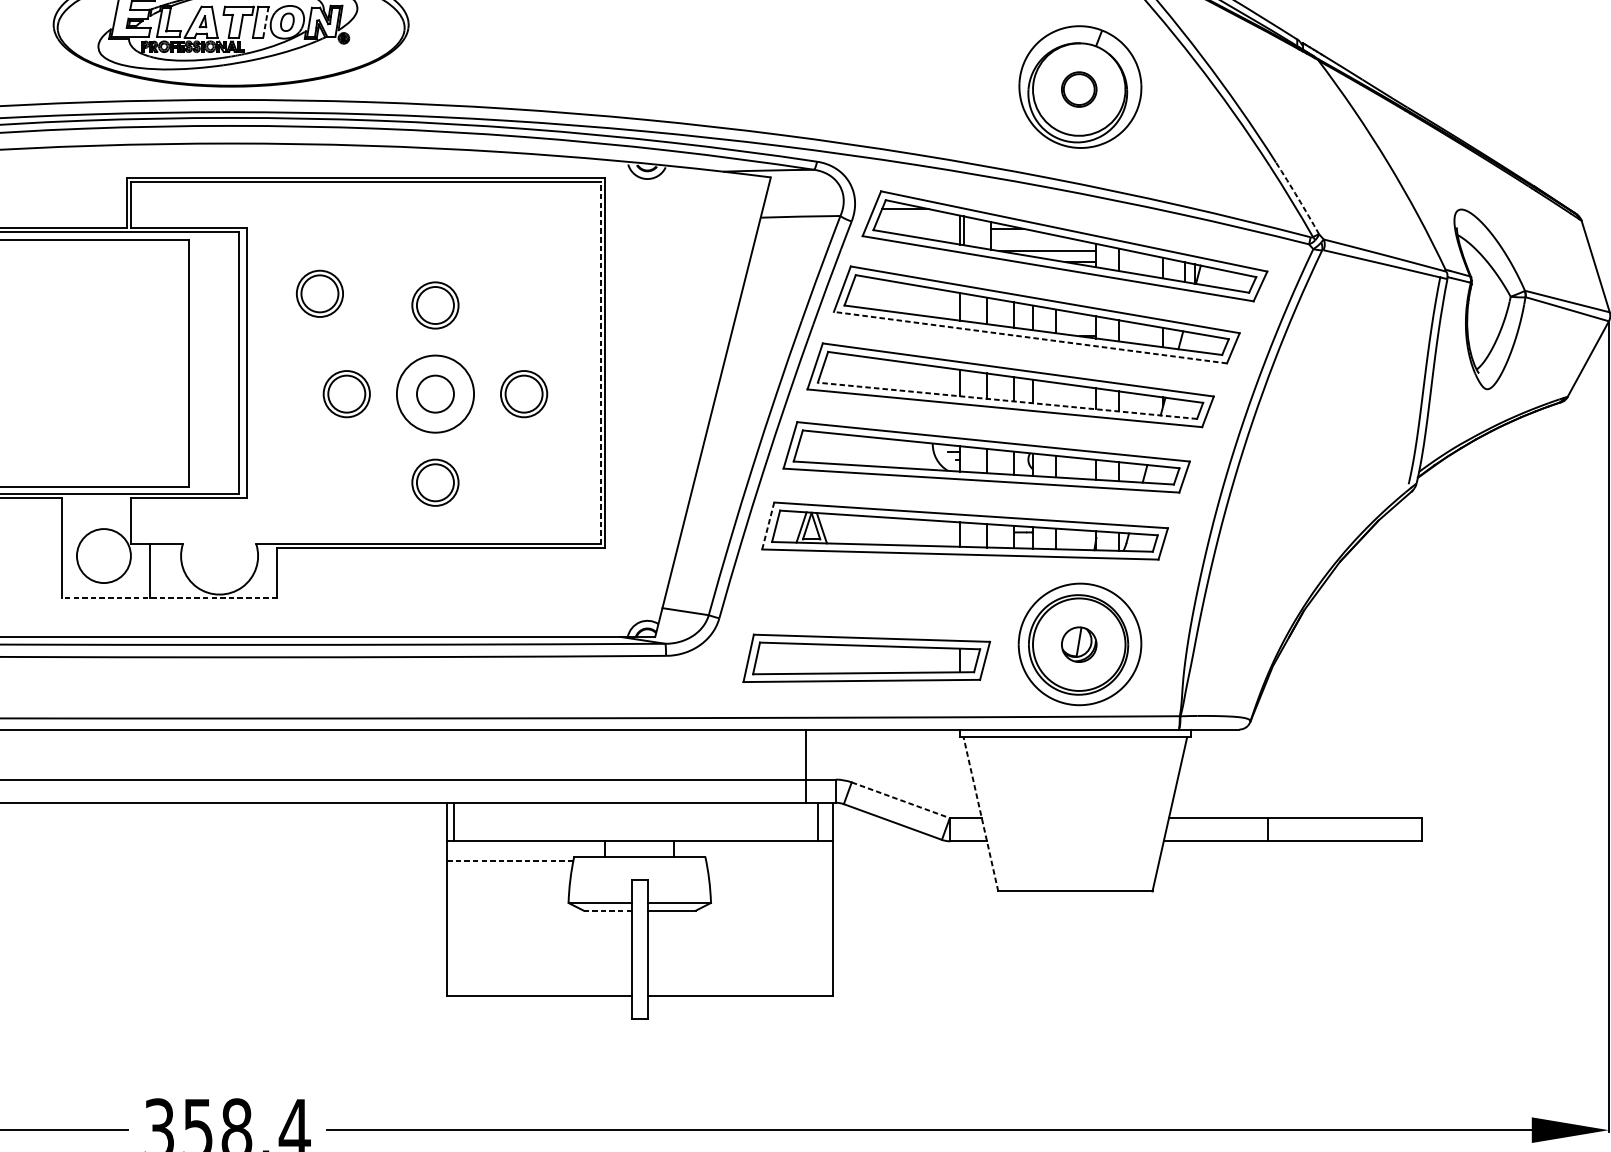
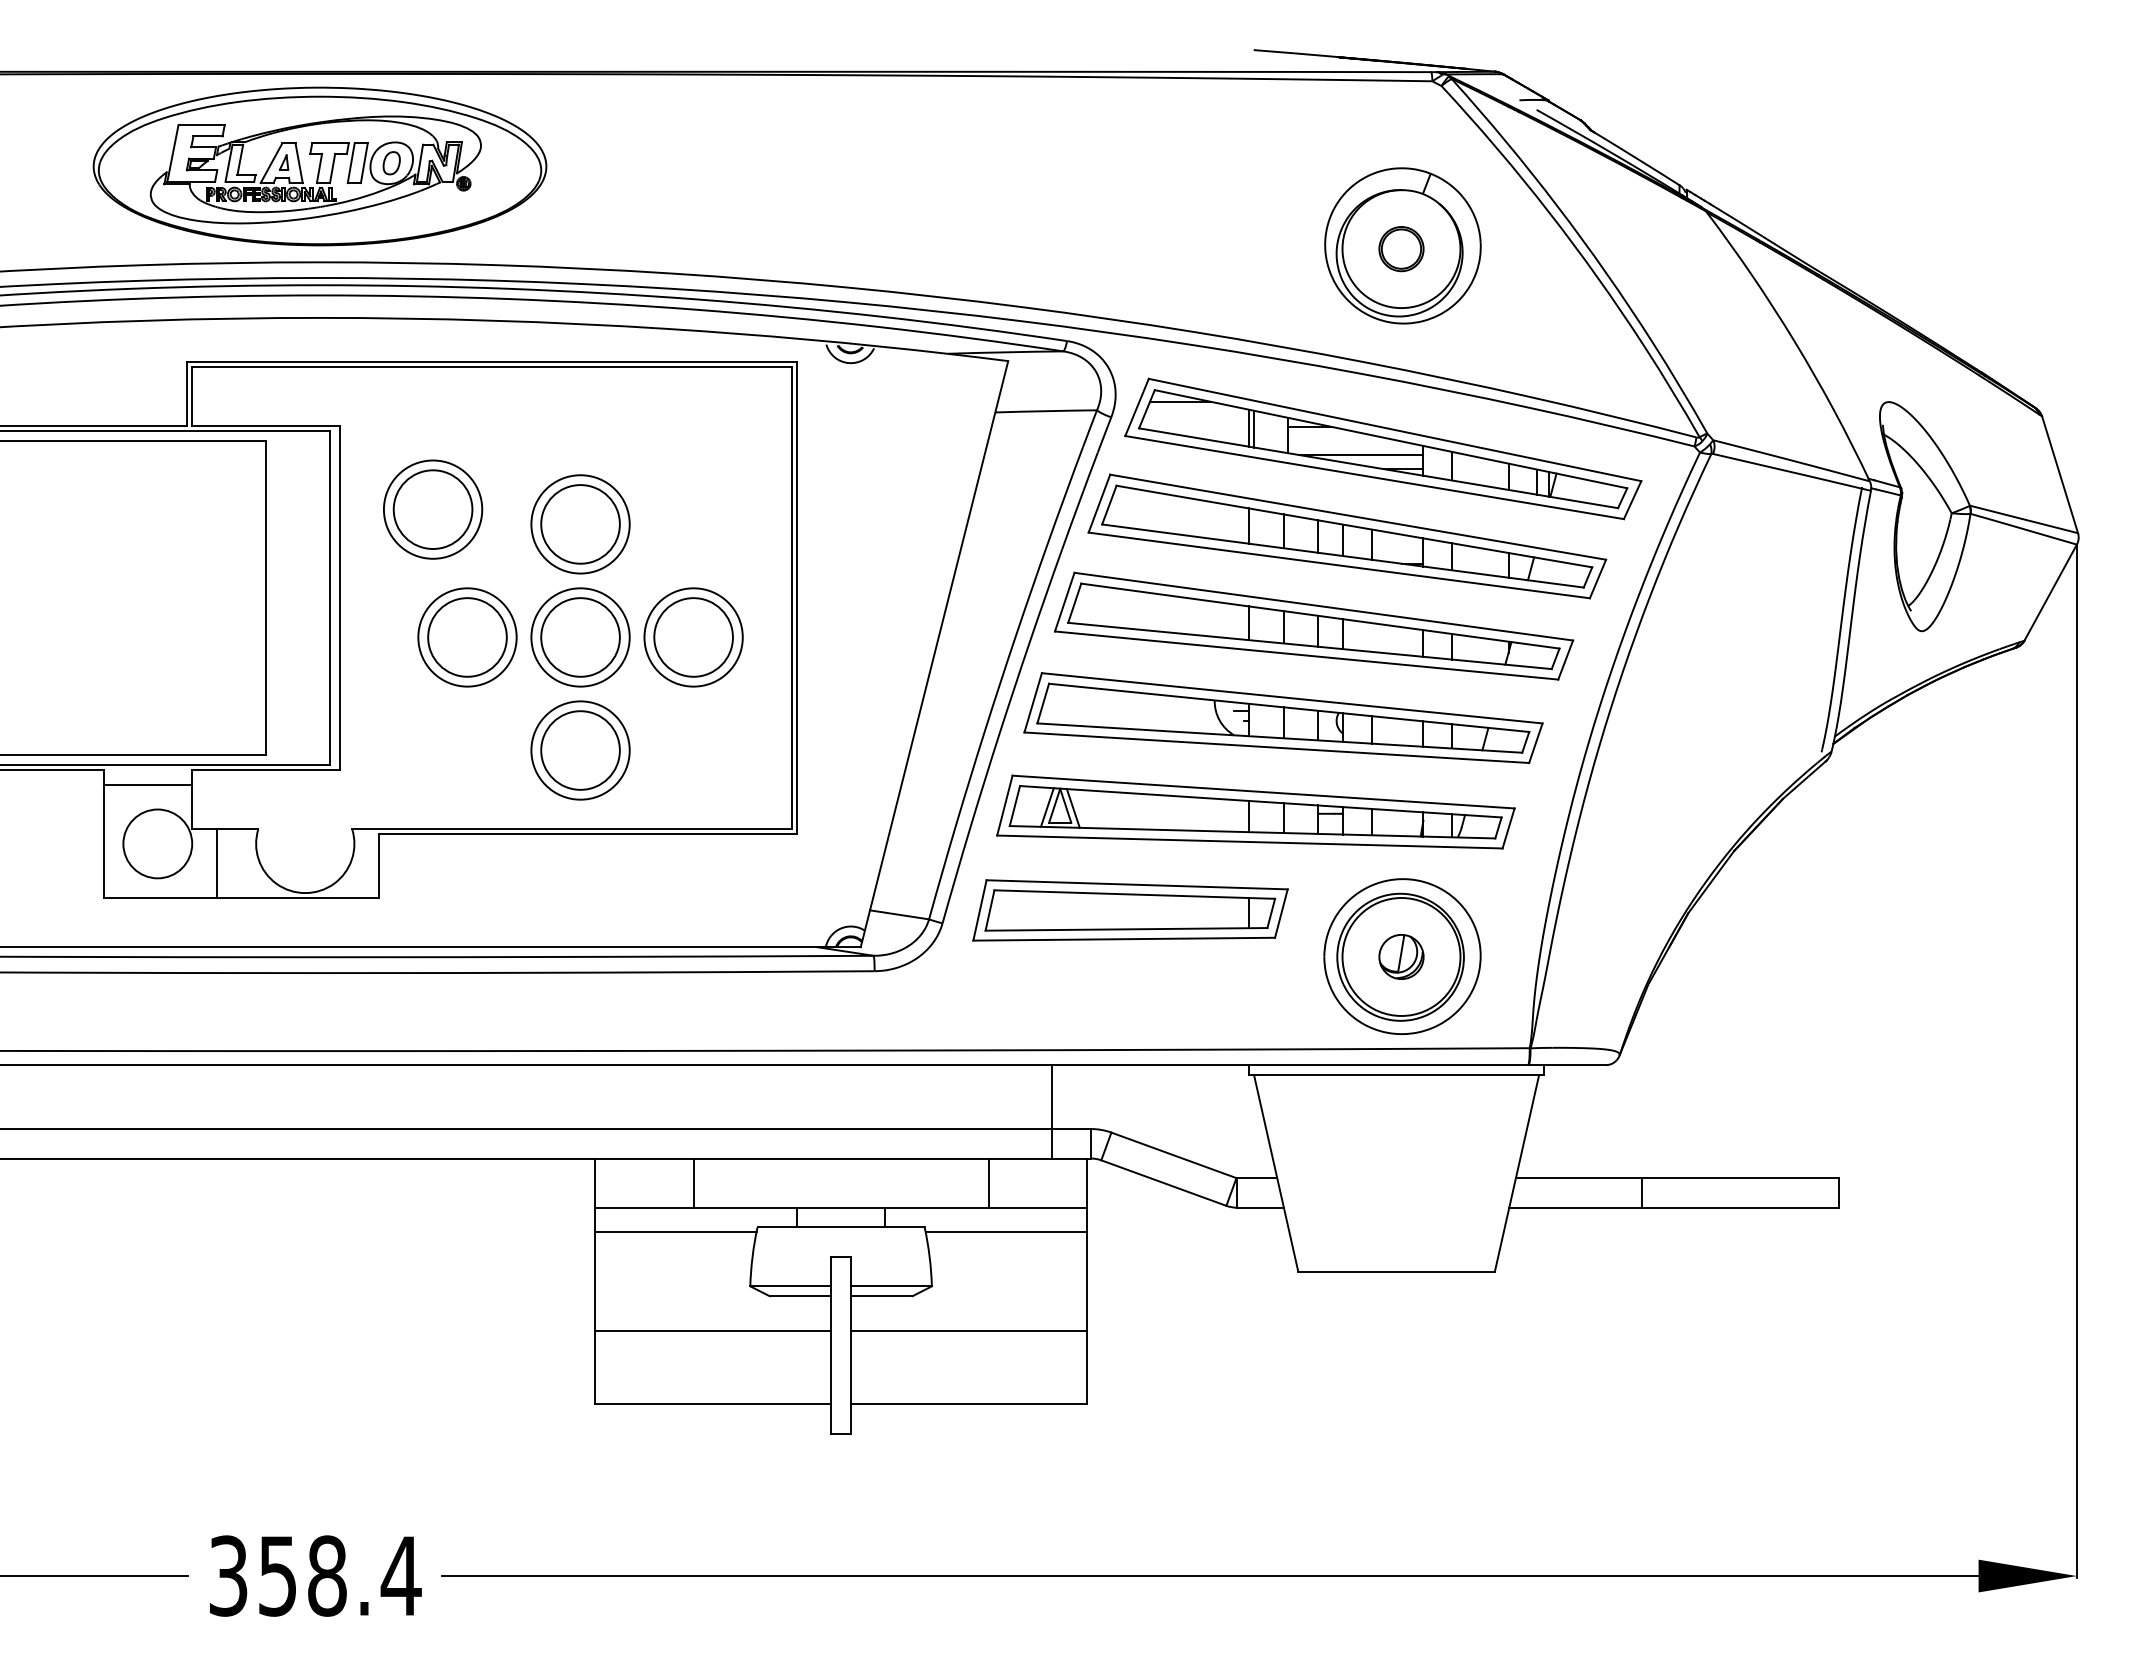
line: (266, 22) -> (364, 163), dashed -> solid
arc: (1298, 198) -> (1680, 387), dashed -> solid
part: (320, 293) -> (433, 509), size x1.67
part: (435, 305) -> (580, 524), size x1.67
line: (1030, 337) -> (1339, 565), dashed -> solid
line: (600, 362) -> (791, 597), dashed -> solid
part: (346, 394) -> (467, 637), size x1.67
circle: (435, 394) -> (580, 637), size x1.67
part: (524, 394) -> (693, 637), size x1.67
line: (1007, 400) -> (1309, 645), dashed -> solid
part: (435, 482) -> (580, 750), size x1.67
line: (95, 509) -> (147, 784), added
line: (767, 525) -> (1004, 805), dashed -> solid
line: (169, 598) -> (241, 898), dashed -> solid
part: (866, 658) -> (1130, 910), moved
line: (900, 800) -> (1173, 1155), dashed -> solid
line: (981, 814) -> (1276, 1173), dashed -> solid
line: (454, 821) -> (693, 1182), moved
line: (818, 821) -> (988, 1182), moved
line: (510, 860) -> (676, 1232), dashed -> solid
line: (768, 860) -> (1005, 1232), added
line: (607, 910) -> (800, 1296), dashed -> solid
line: (539, 937) -> (713, 1330), added
line: (739, 937) -> (968, 1330), added

